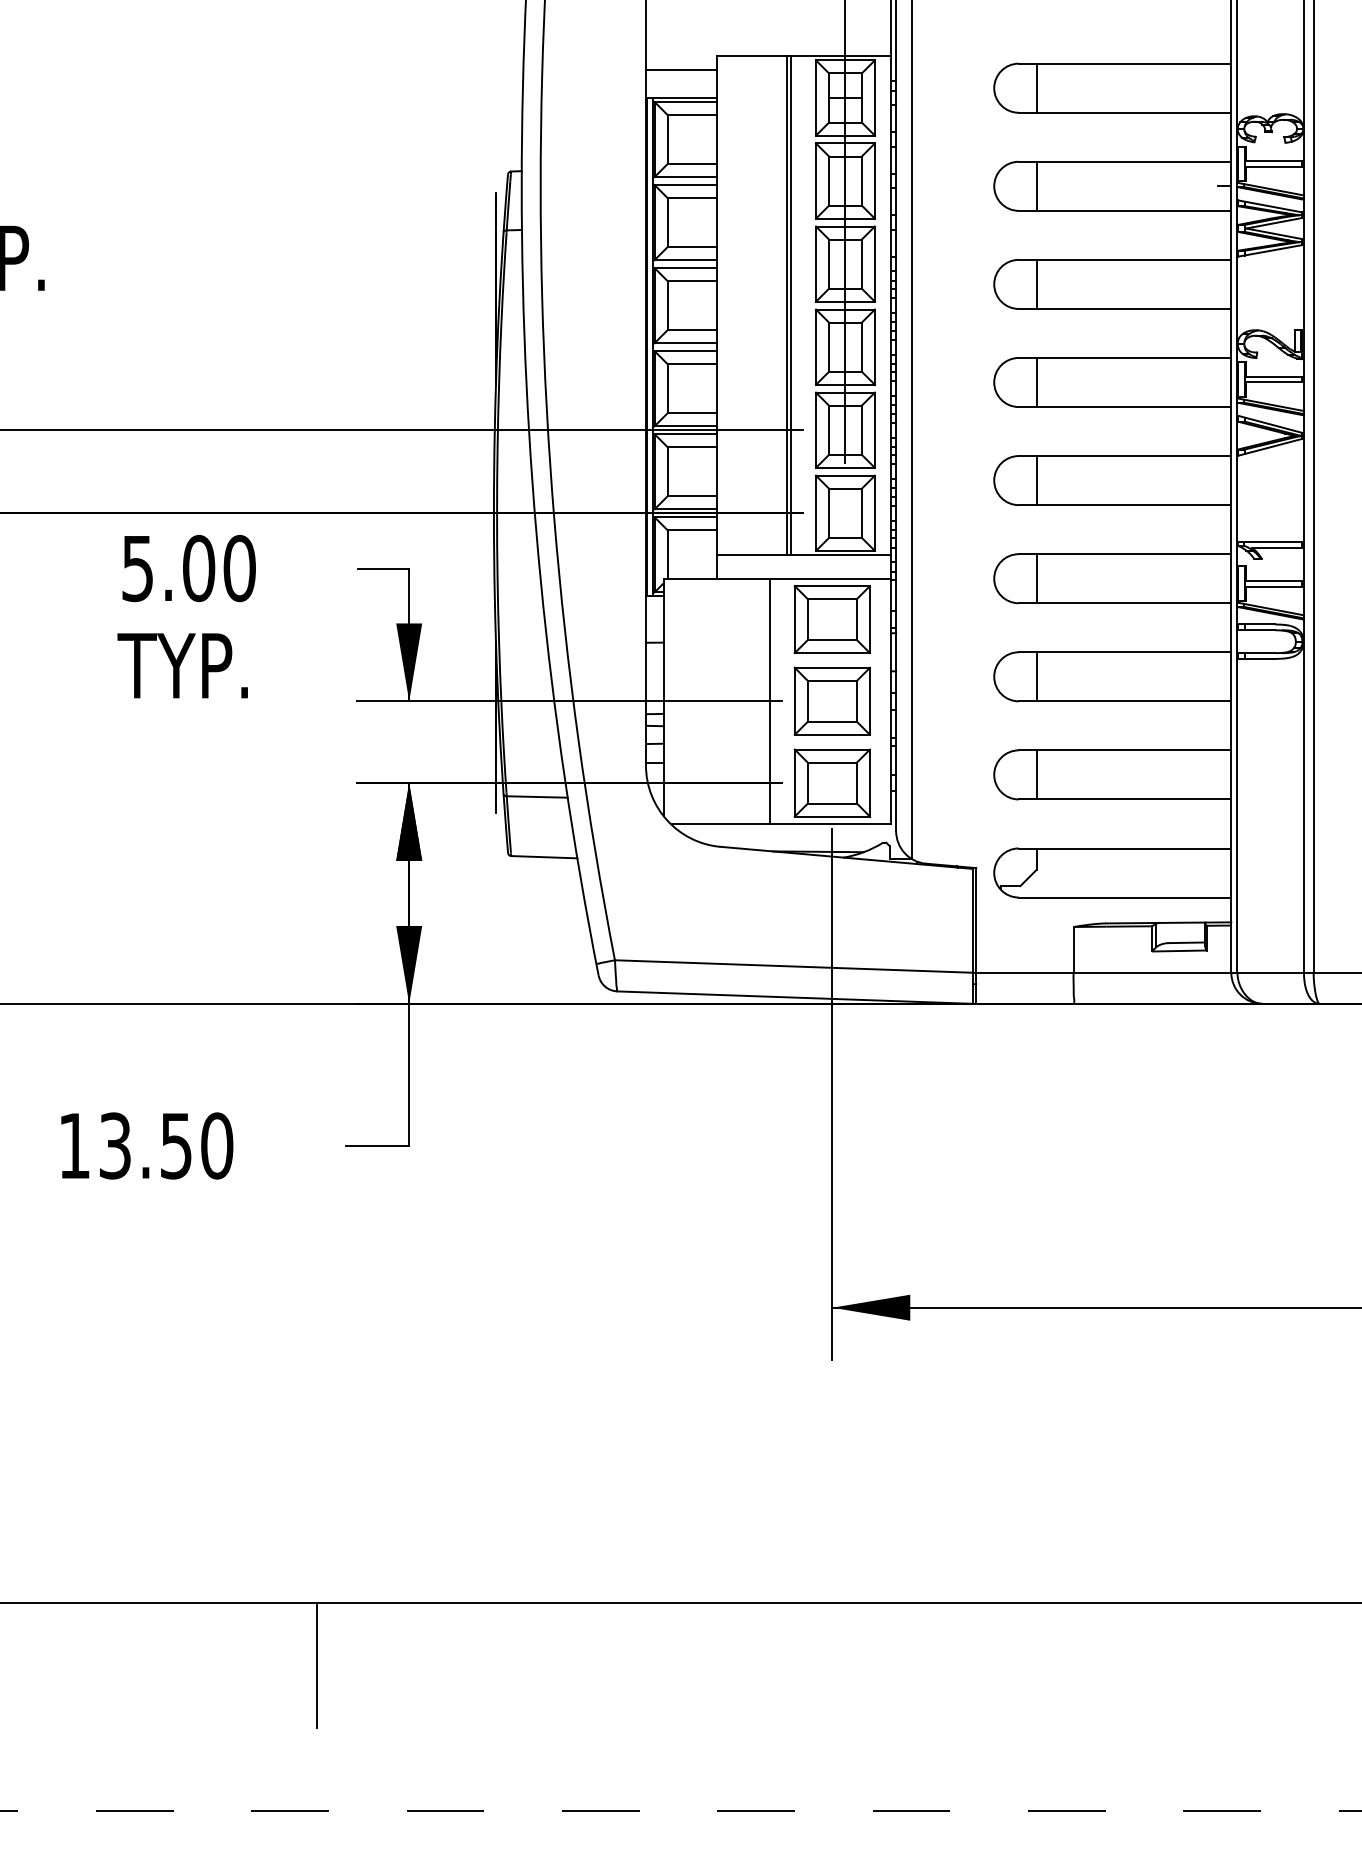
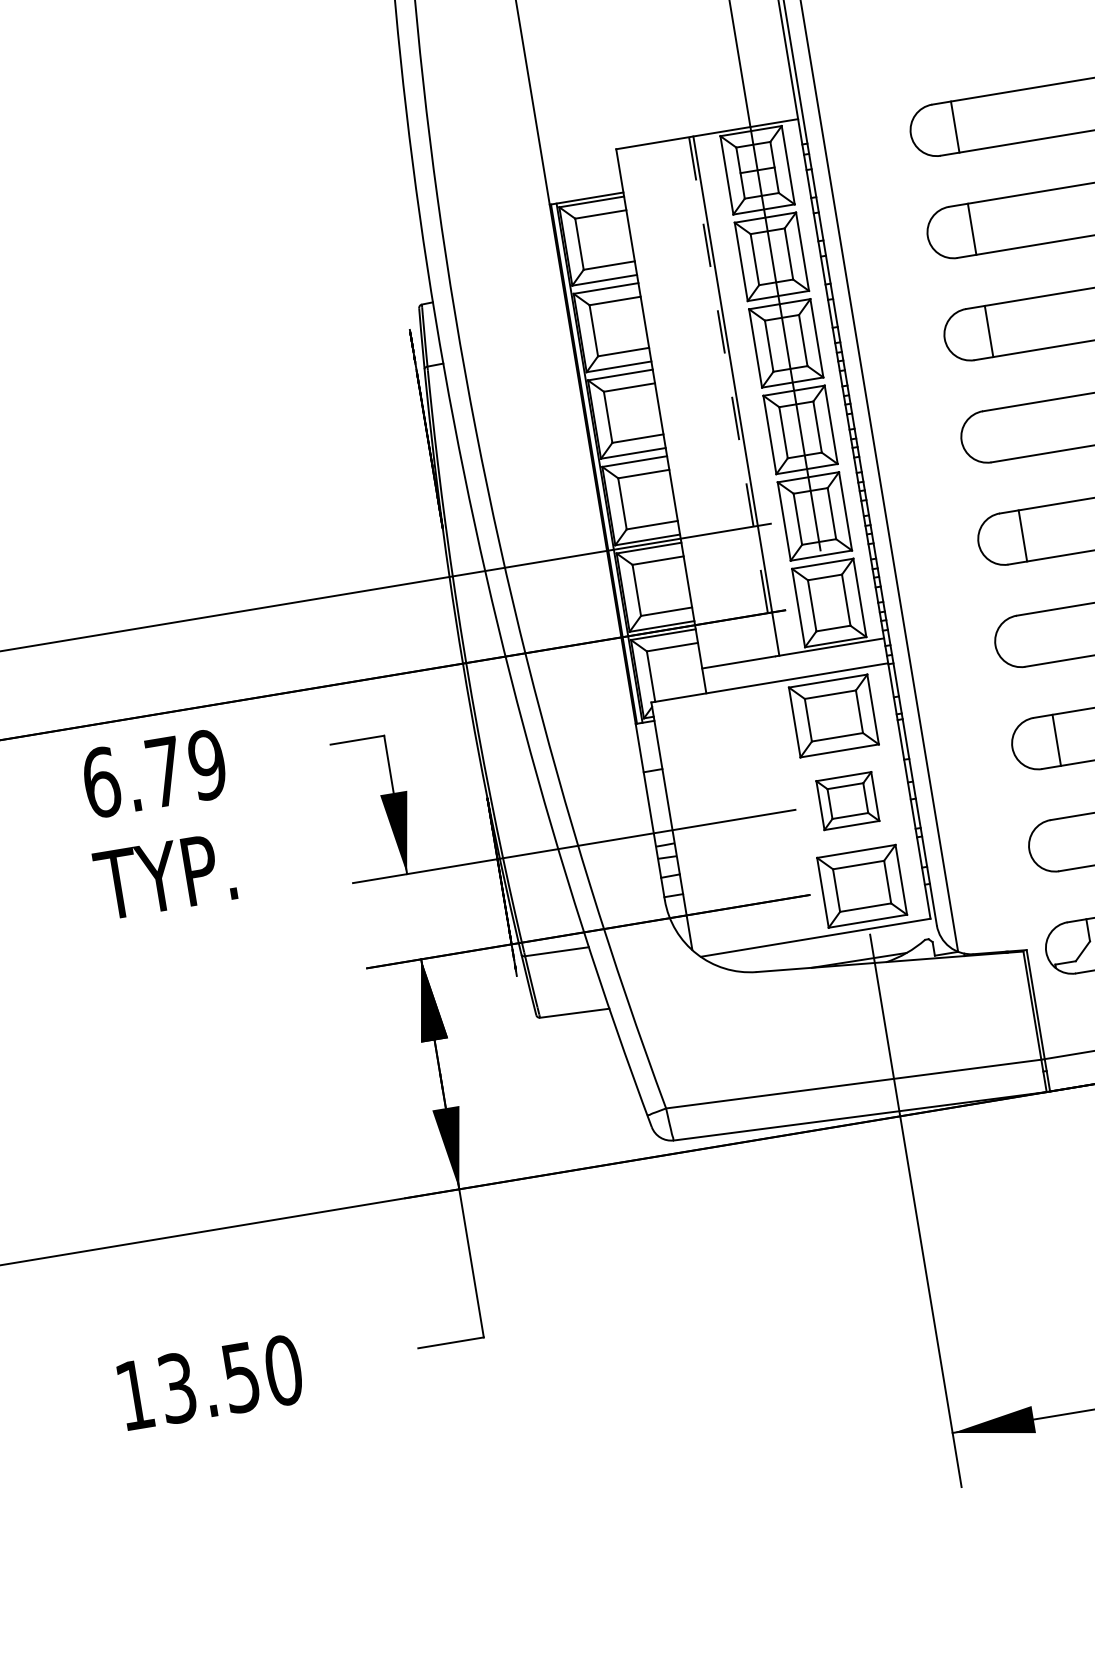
line: (680, 70) -> (580, 170), removed
line: (786, 306) -> (732, 397), solid -> dashed
line: (1036, 382) -> (1005, 433), removed
text: (188, 568) -> (154, 773), 5.00 -> 6.79
line: (1036, 578) -> (1039, 637), removed
line: (770, 700) -> (783, 810), removed
part: (831, 700) -> (846, 800), size x0.7
line: (1036, 774) -> (1073, 842), removed

